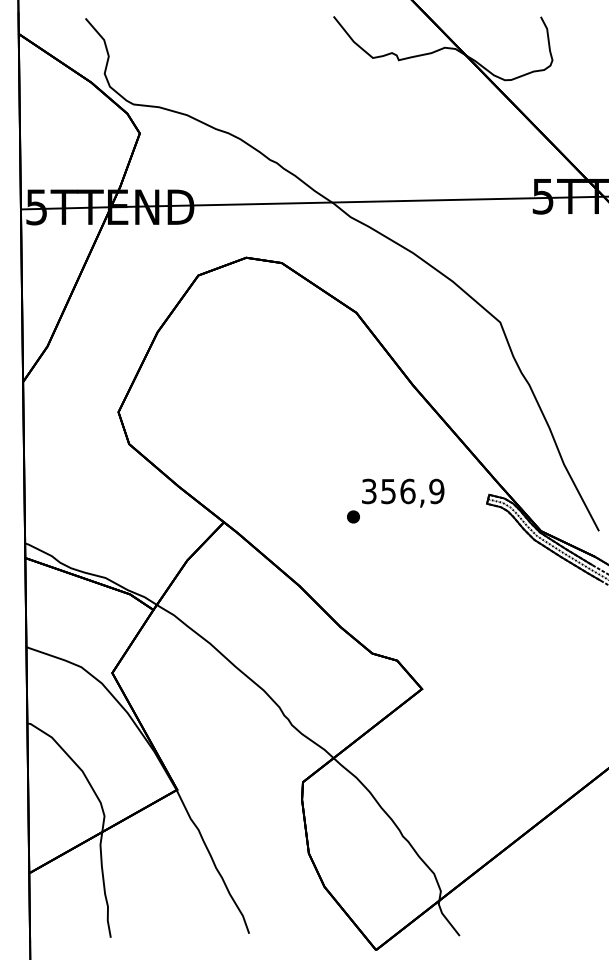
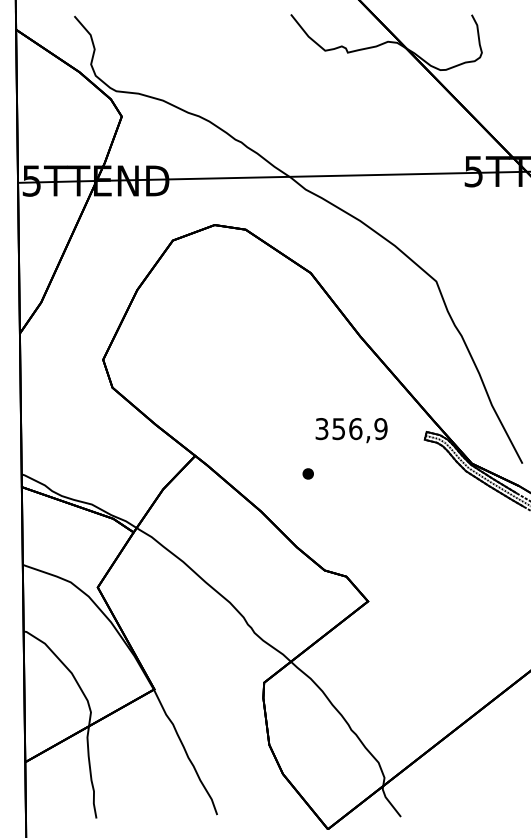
part: (353, 516) -> (308, 473), moved

